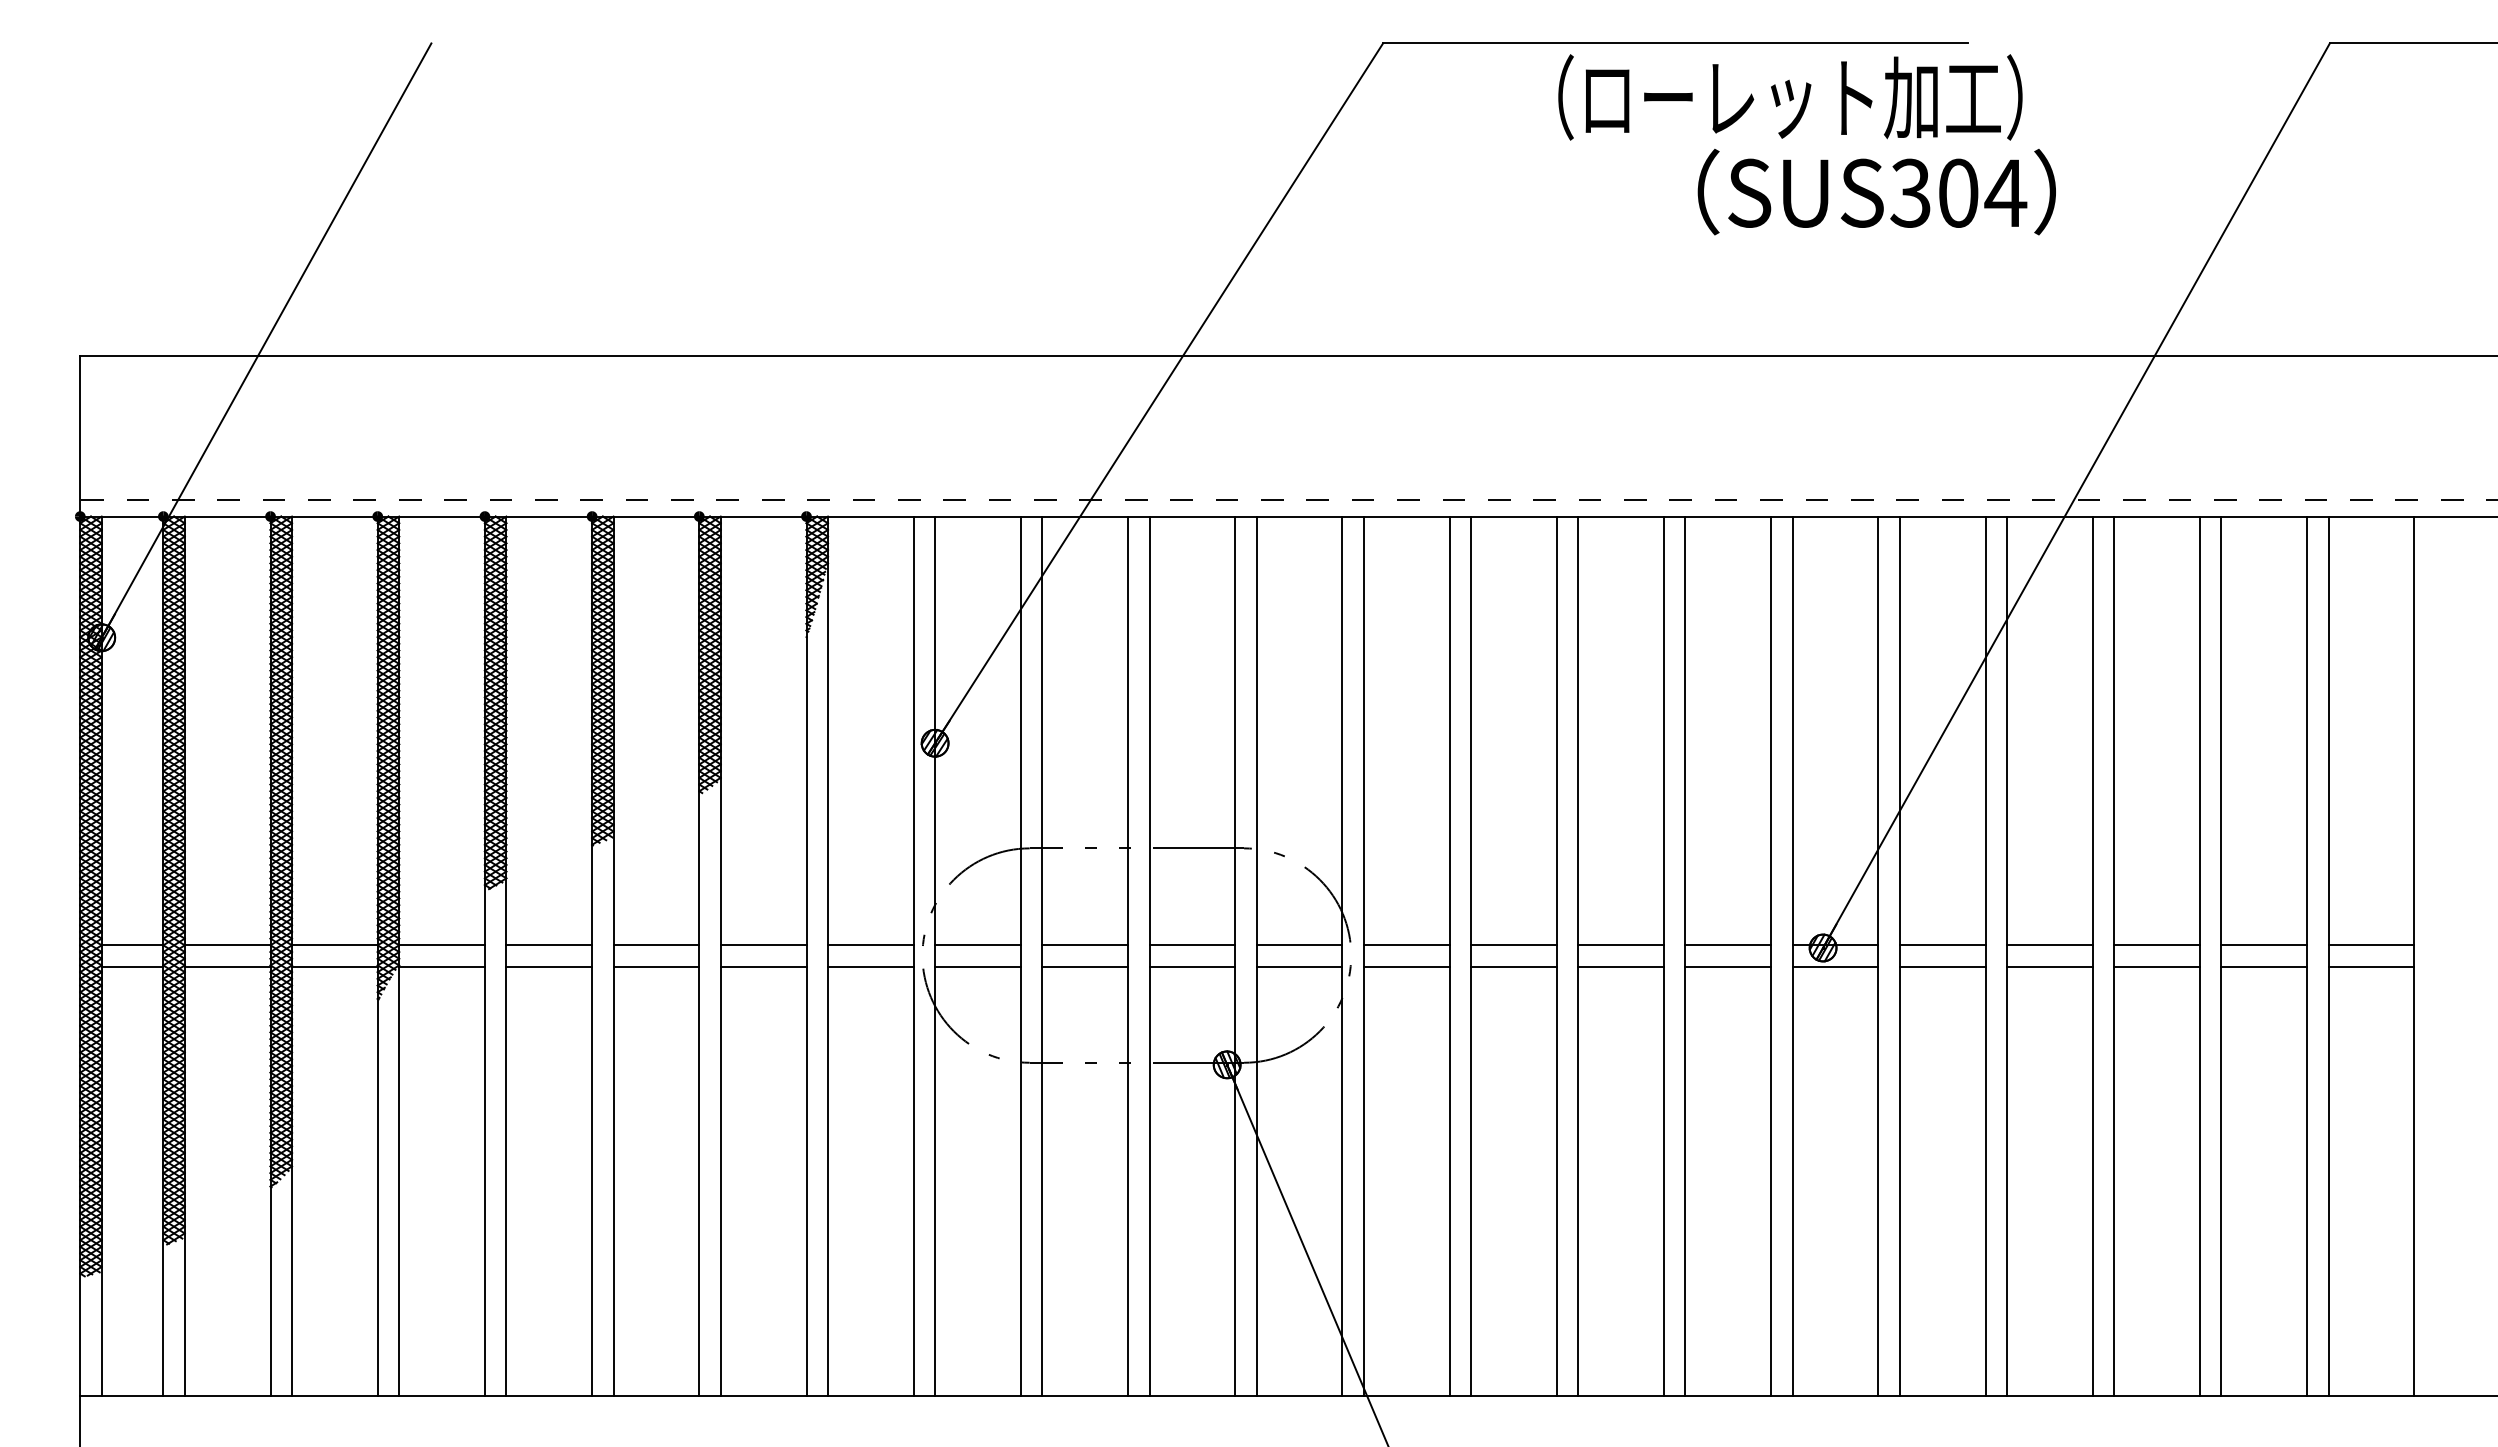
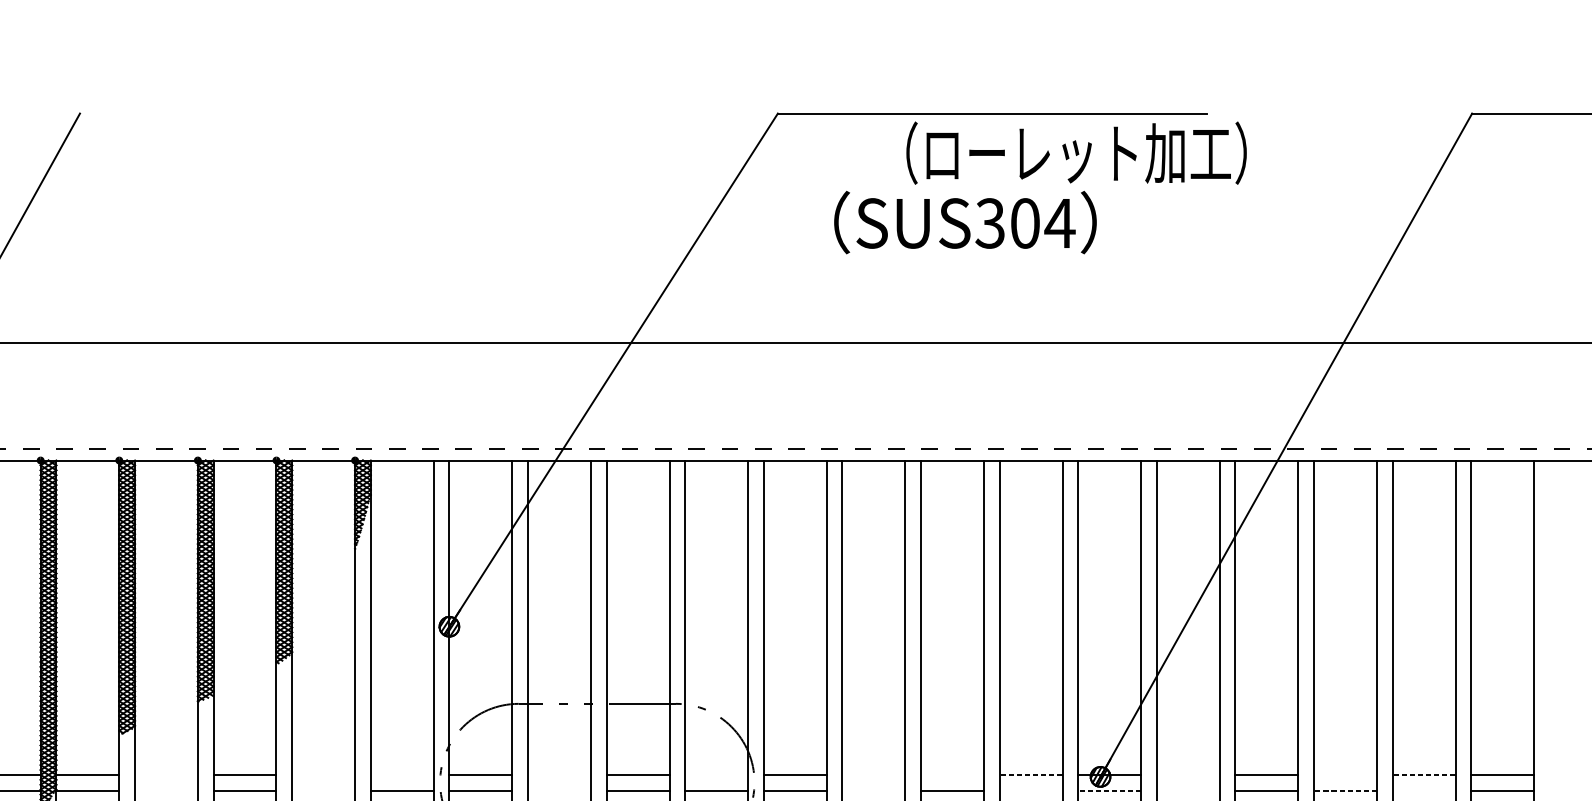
text: (1876, 191) -> (965, 222), moved
line: (549, 945) -> (166, 775), removed
line: (763, 945) -> (323, 775), removed
line: (870, 945) -> (402, 775), removed
line: (1085, 945) -> (559, 775), removed
line: (1299, 945) -> (716, 775), removed
line: (1513, 945) -> (873, 775), removed
line: (1621, 945) -> (952, 775), removed
line: (1728, 945) -> (1031, 775), solid -> dashed
line: (1942, 945) -> (1188, 775), removed
line: (2156, 945) -> (1345, 775), removed
line: (2264, 945) -> (1424, 775), solid -> dashed
line: (549, 966) -> (166, 790), removed
line: (763, 966) -> (323, 790), removed
line: (1085, 966) -> (559, 790), removed
line: (1513, 966) -> (873, 790), removed
line: (1728, 966) -> (1031, 790), removed
line: (1835, 966) -> (1109, 790), solid -> dashed
line: (1942, 966) -> (1188, 790), removed
line: (2157, 966) -> (1345, 790), solid -> dashed
line: (2264, 966) -> (1424, 790), removed

